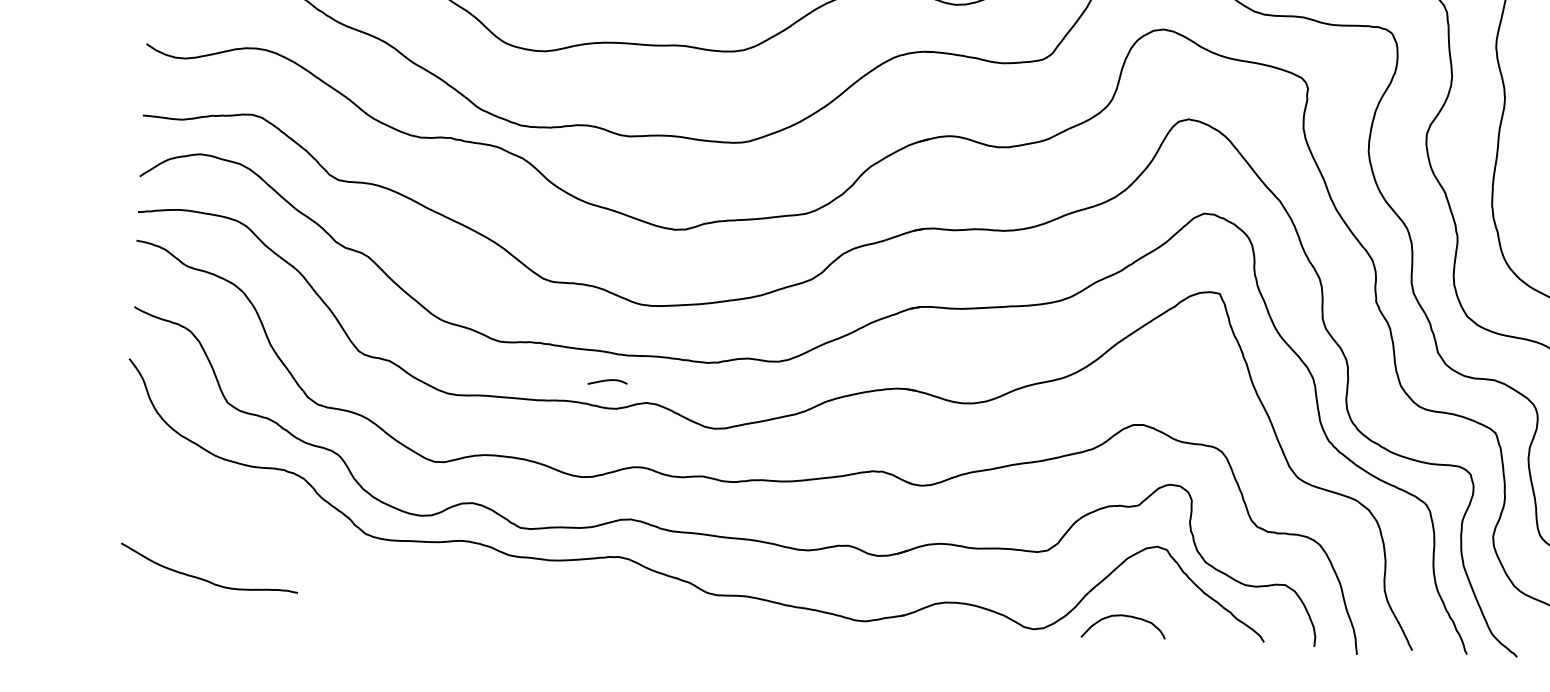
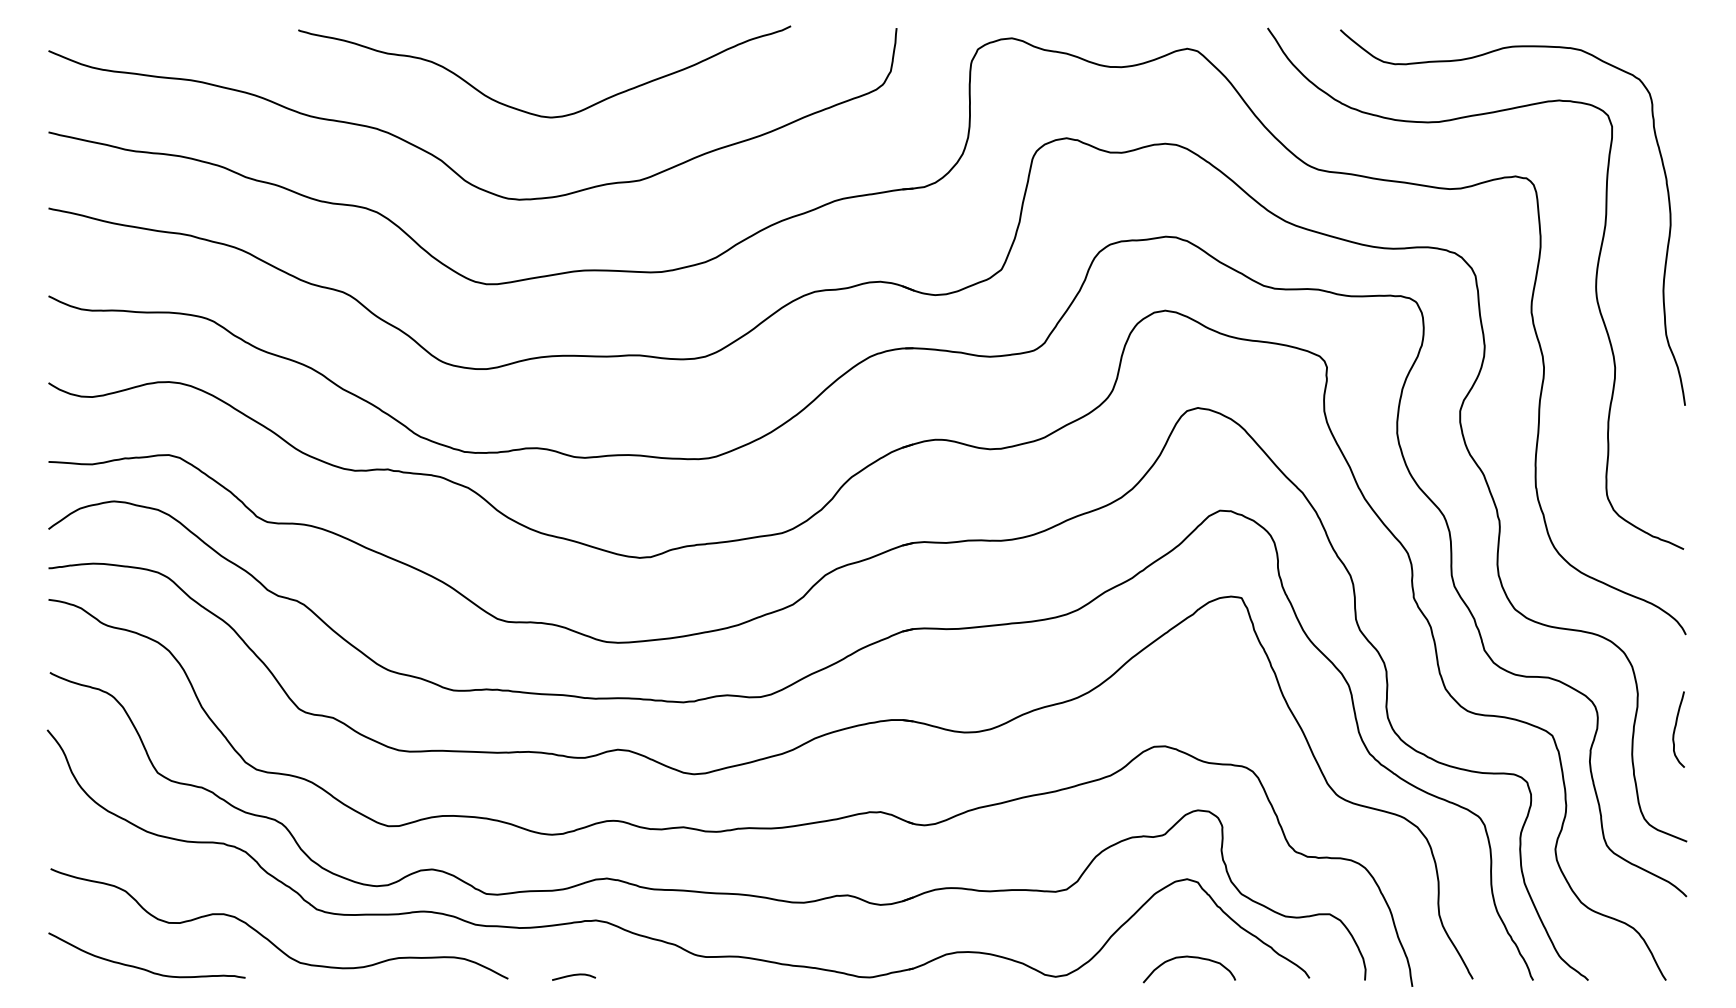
curve: (608, 380) -> (574, 975), moved
curve: (320, 558) -> (268, 938), added
curve: (1123, 616) -> (1188, 957), moved

